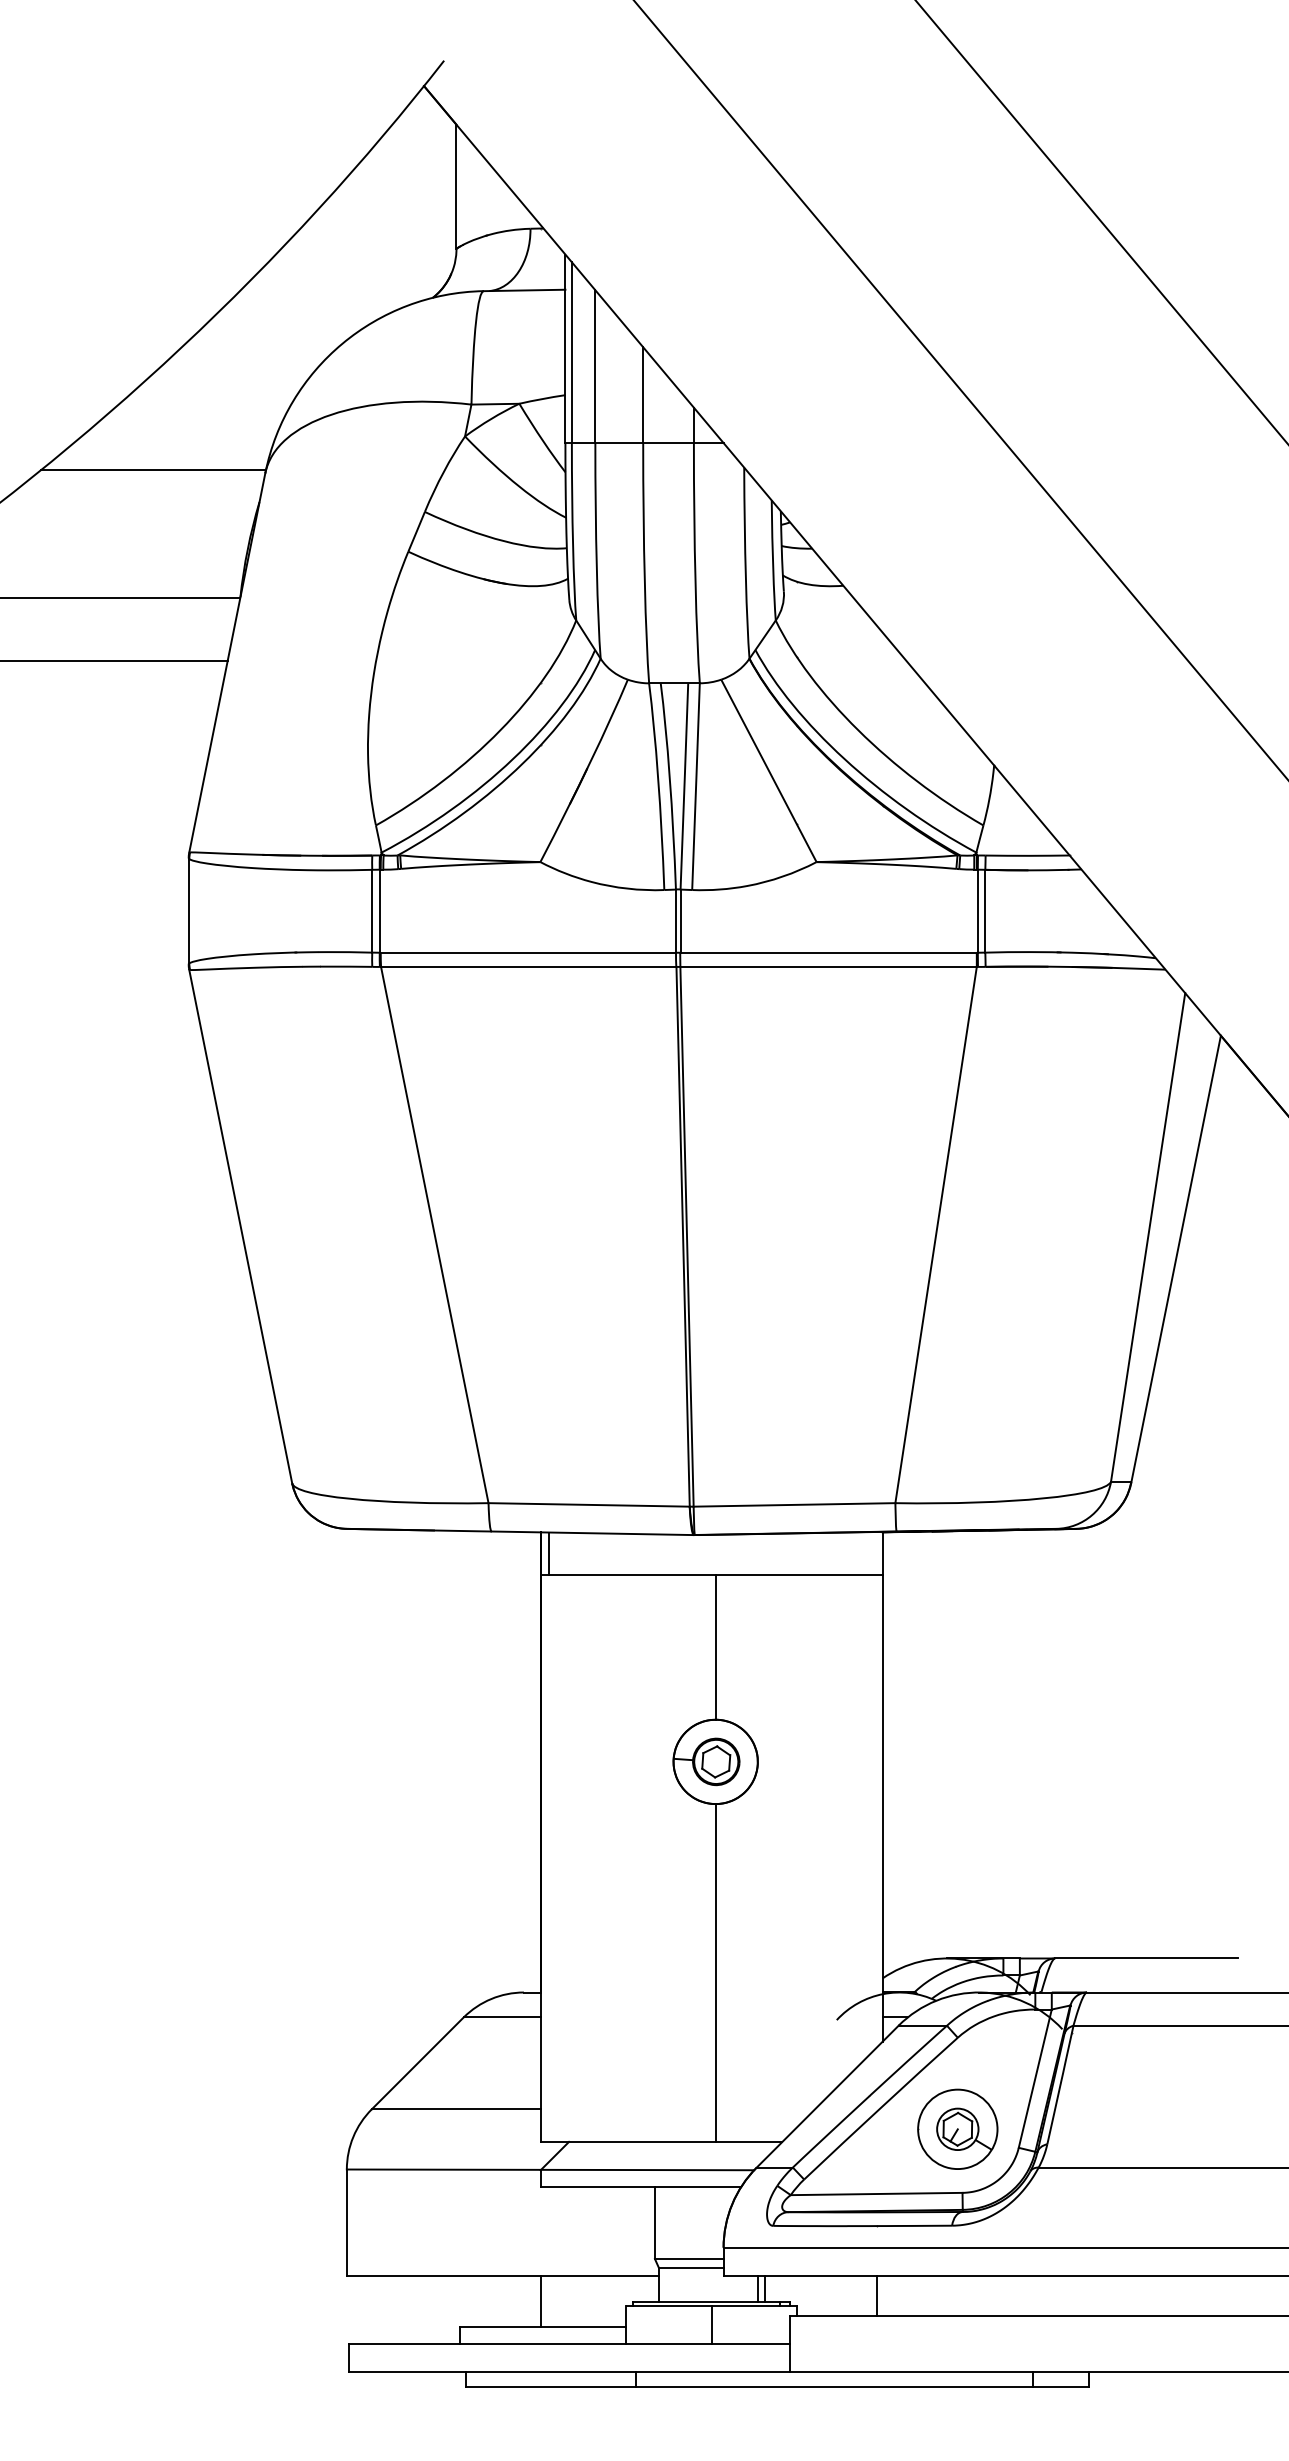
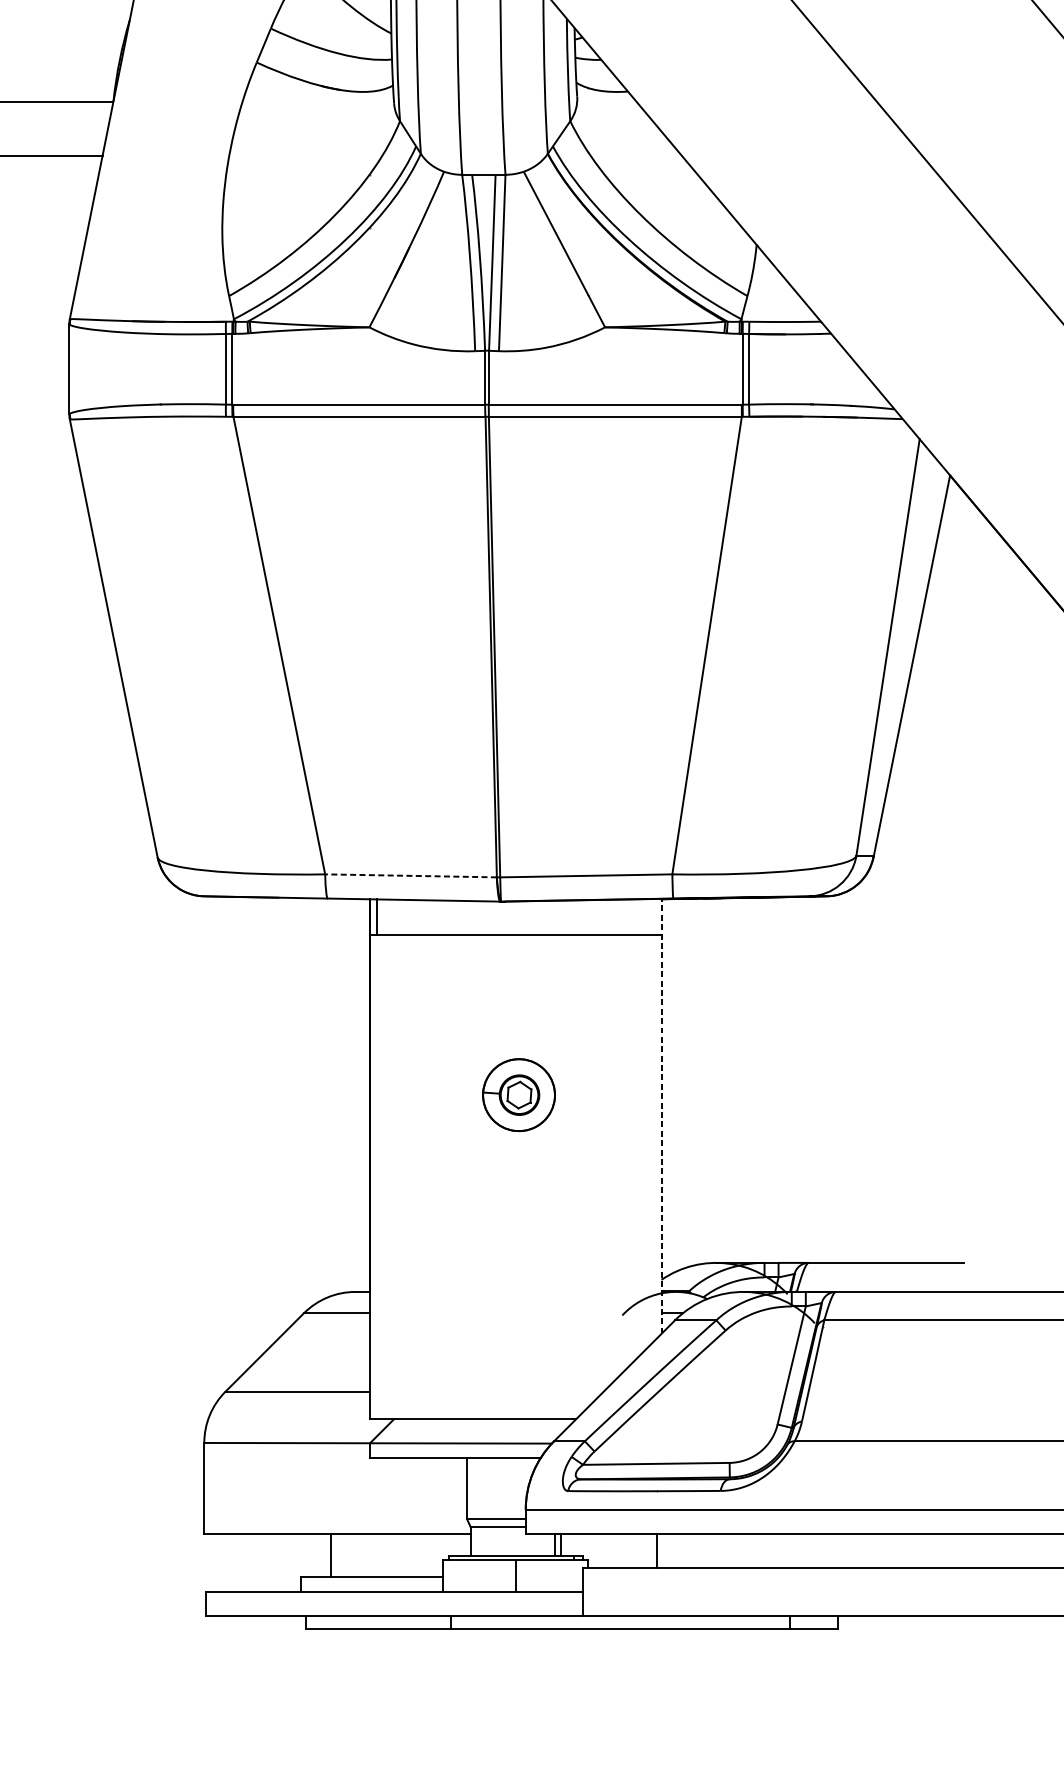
line: (589, 1504) -> (411, 875), solid -> dashed
line: (715, 1646) -> (518, 996), removed
line: (882, 1786) -> (661, 1116), solid -> dashed
line: (715, 1972) -> (518, 1274), removed
part: (957, 2128) -> (725, 1407), removed
line: (540, 2301) -> (331, 1555), moved

